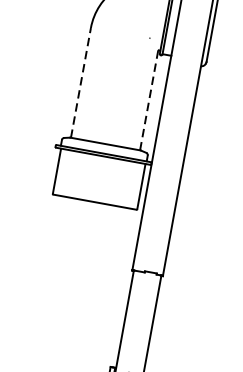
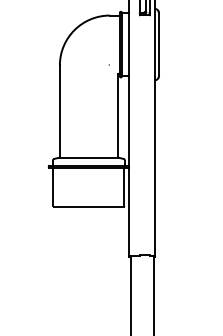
line: (80, 82) -> (59, 111), dashed -> solid
line: (148, 101) -> (117, 116), dashed -> solid

